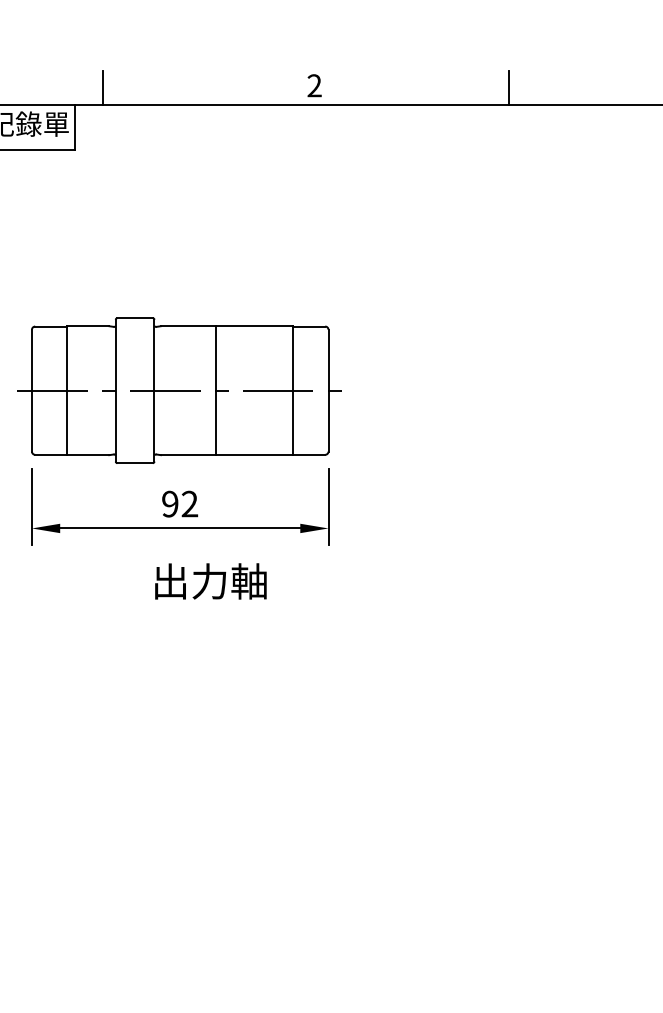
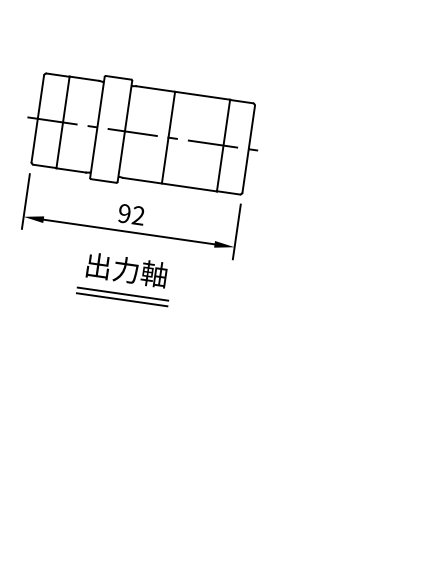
text: (210, 581) -> (126, 270), moved
line: (183, 615) -> (122, 294), added
line: (183, 623) -> (121, 299), added

